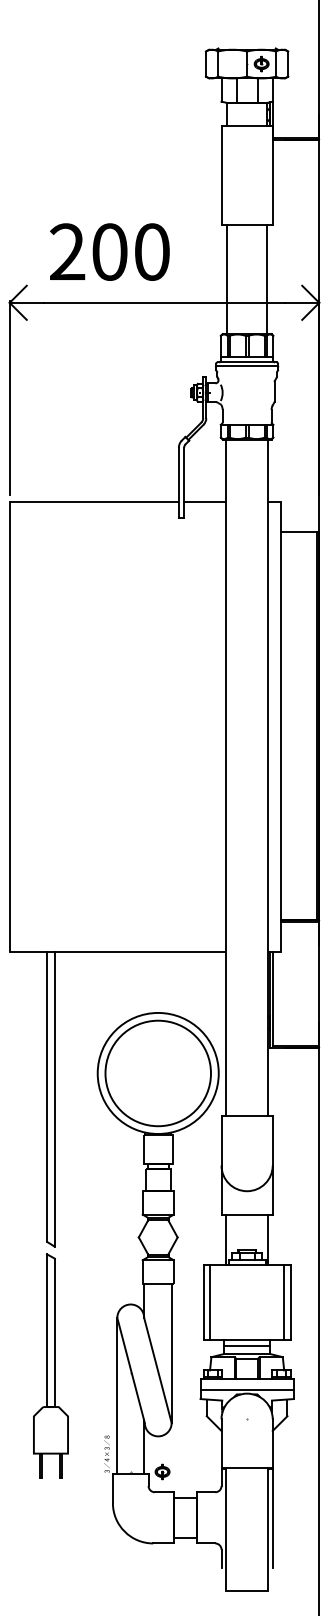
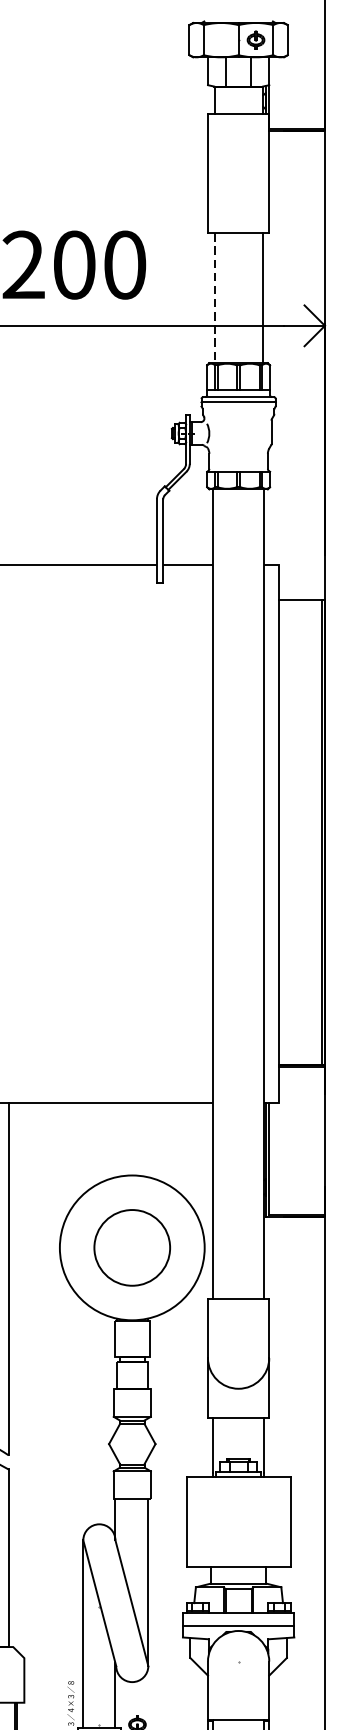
line: (226, 280) -> (213, 299), solid -> dashed
circle: (158, 1073) -> (132, 1247), size x0.6
line: (210, 1302) -> (194, 1521), removed
line: (284, 1302) -> (283, 1521), removed
line: (246, 1346) -> (237, 1574), removed

